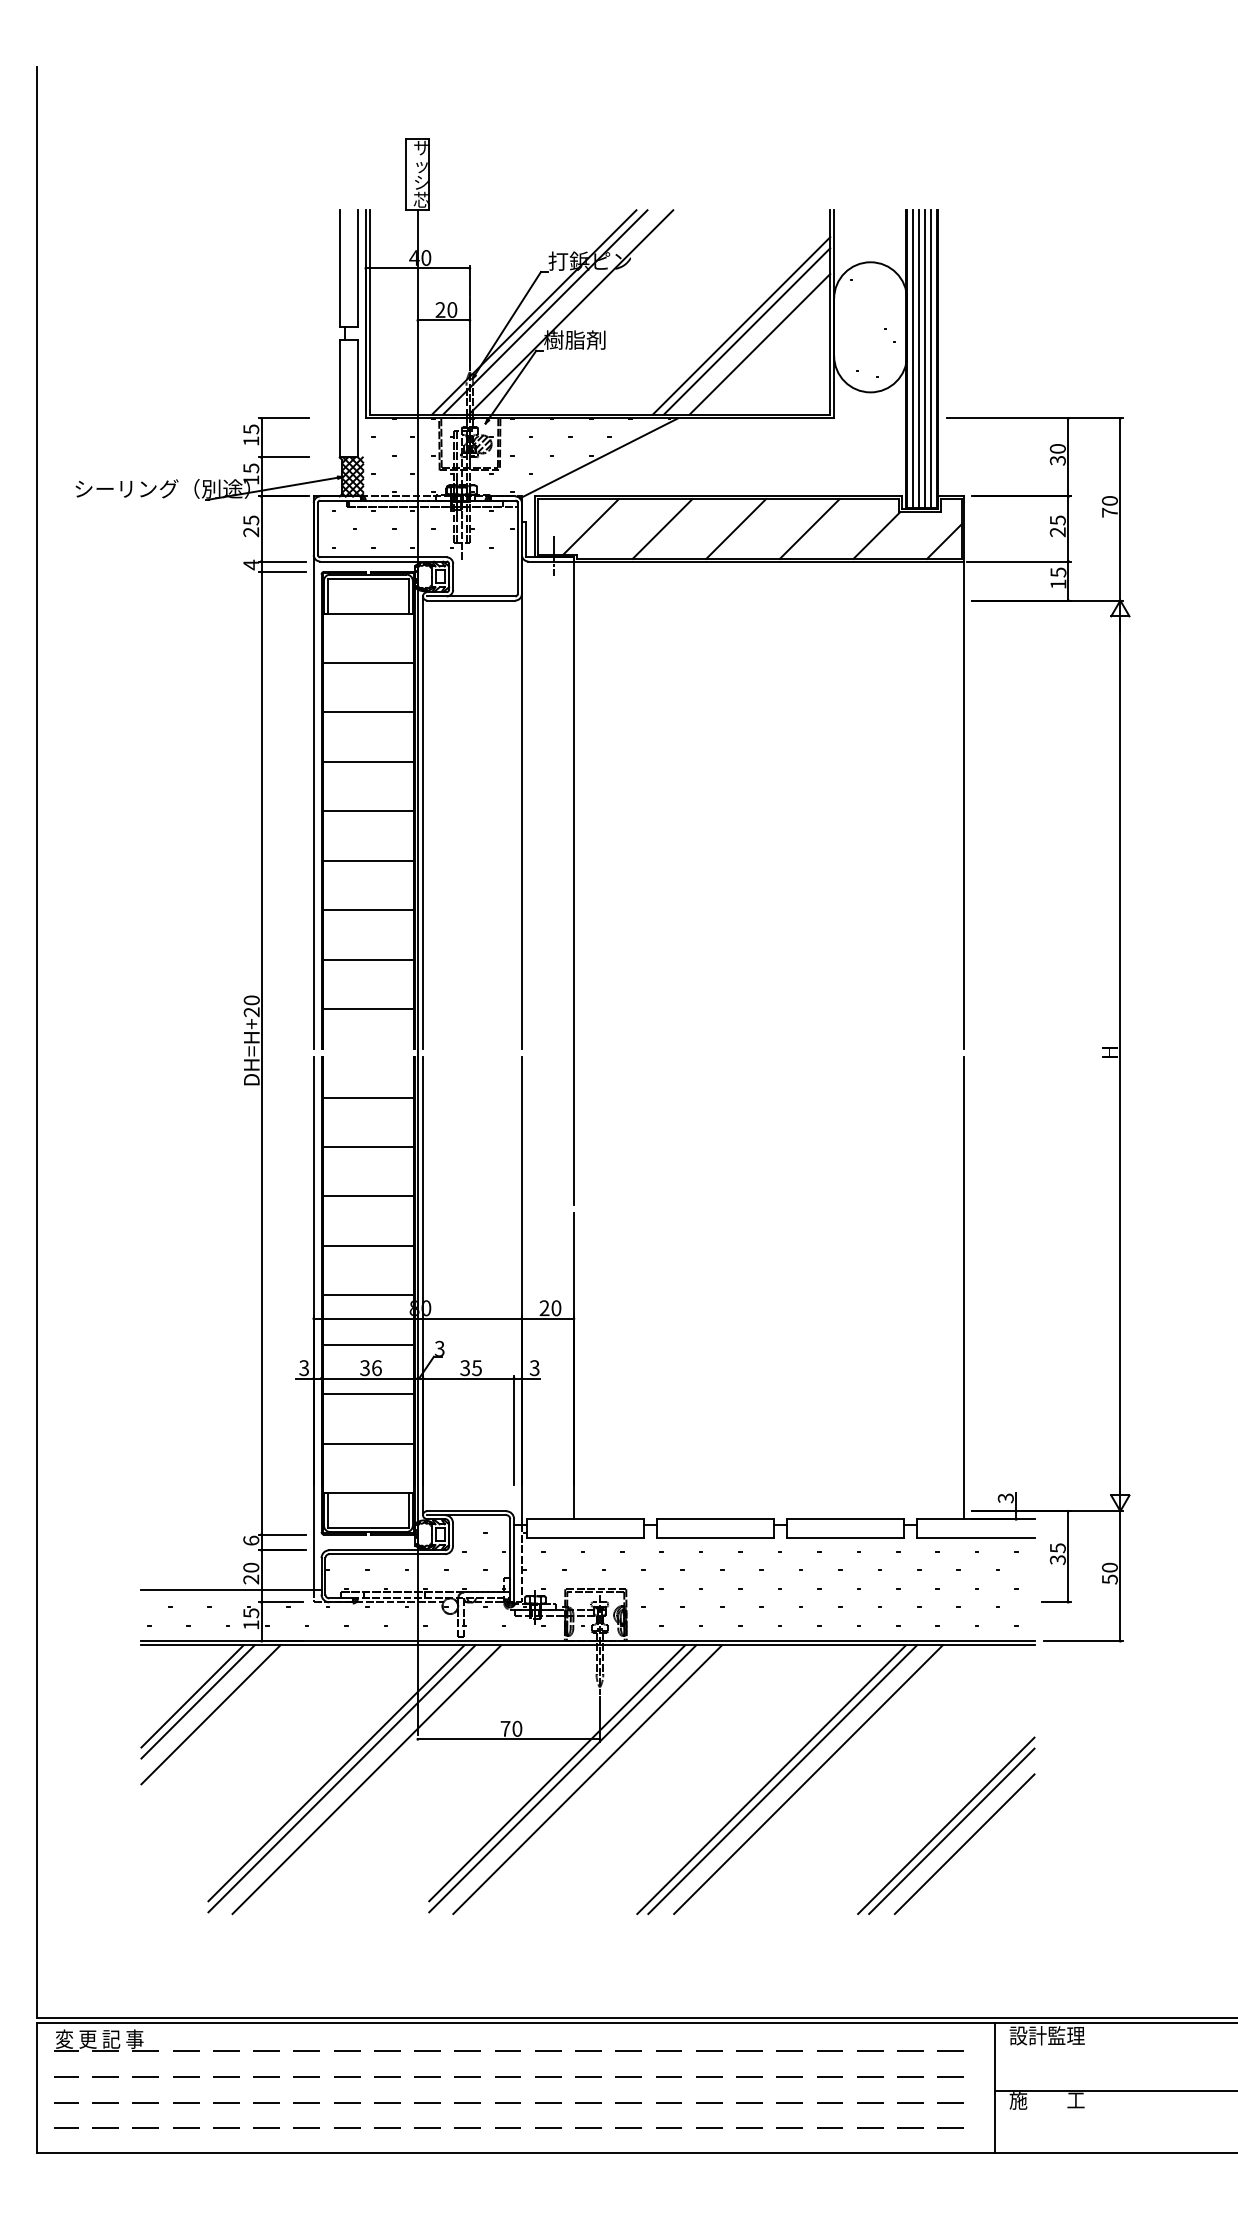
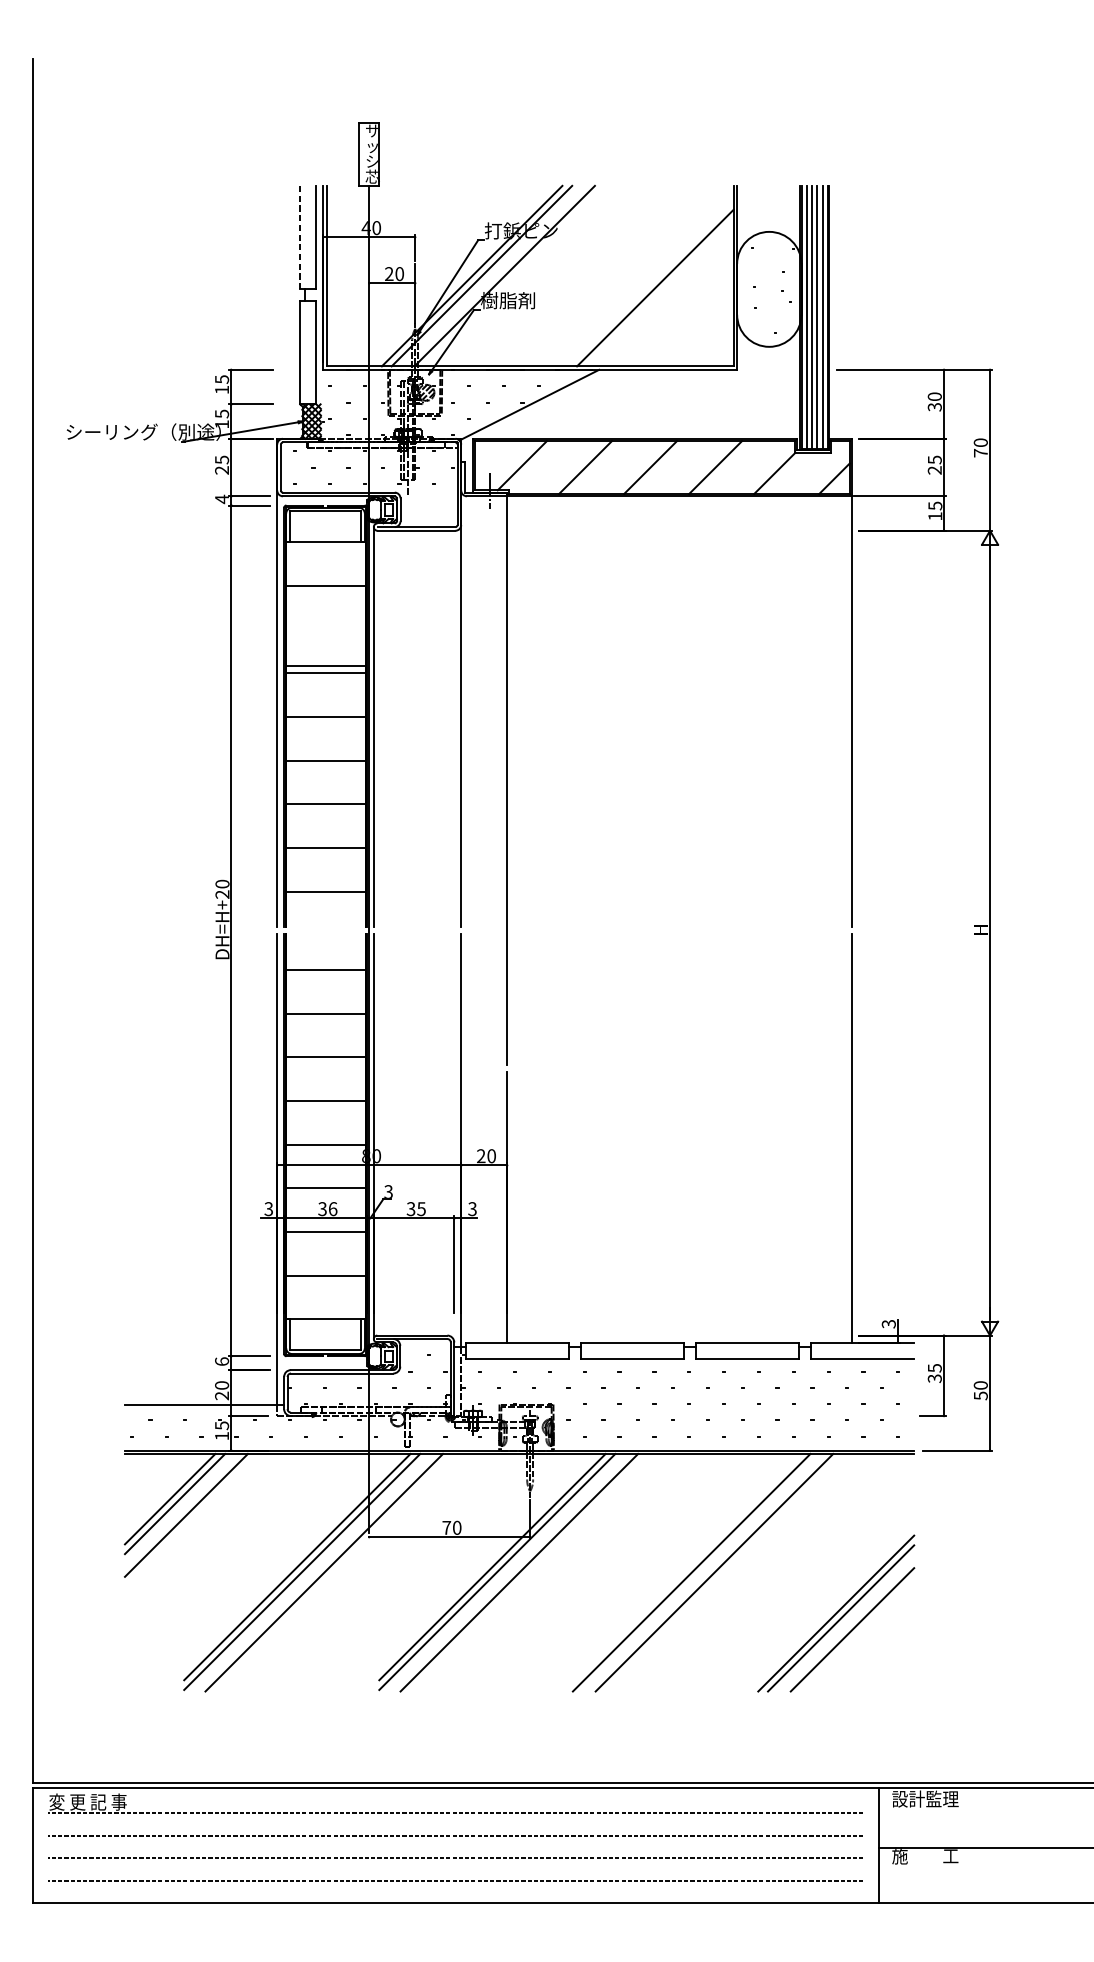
line: (339, 268) -> (300, 237), solid -> dashed
line: (747, 331) -> (660, 293), removed
line: (759, 344) -> (671, 304), removed
line: (368, 712) -> (325, 665), moved
line: (771, 1779) -> (681, 1572), removed

